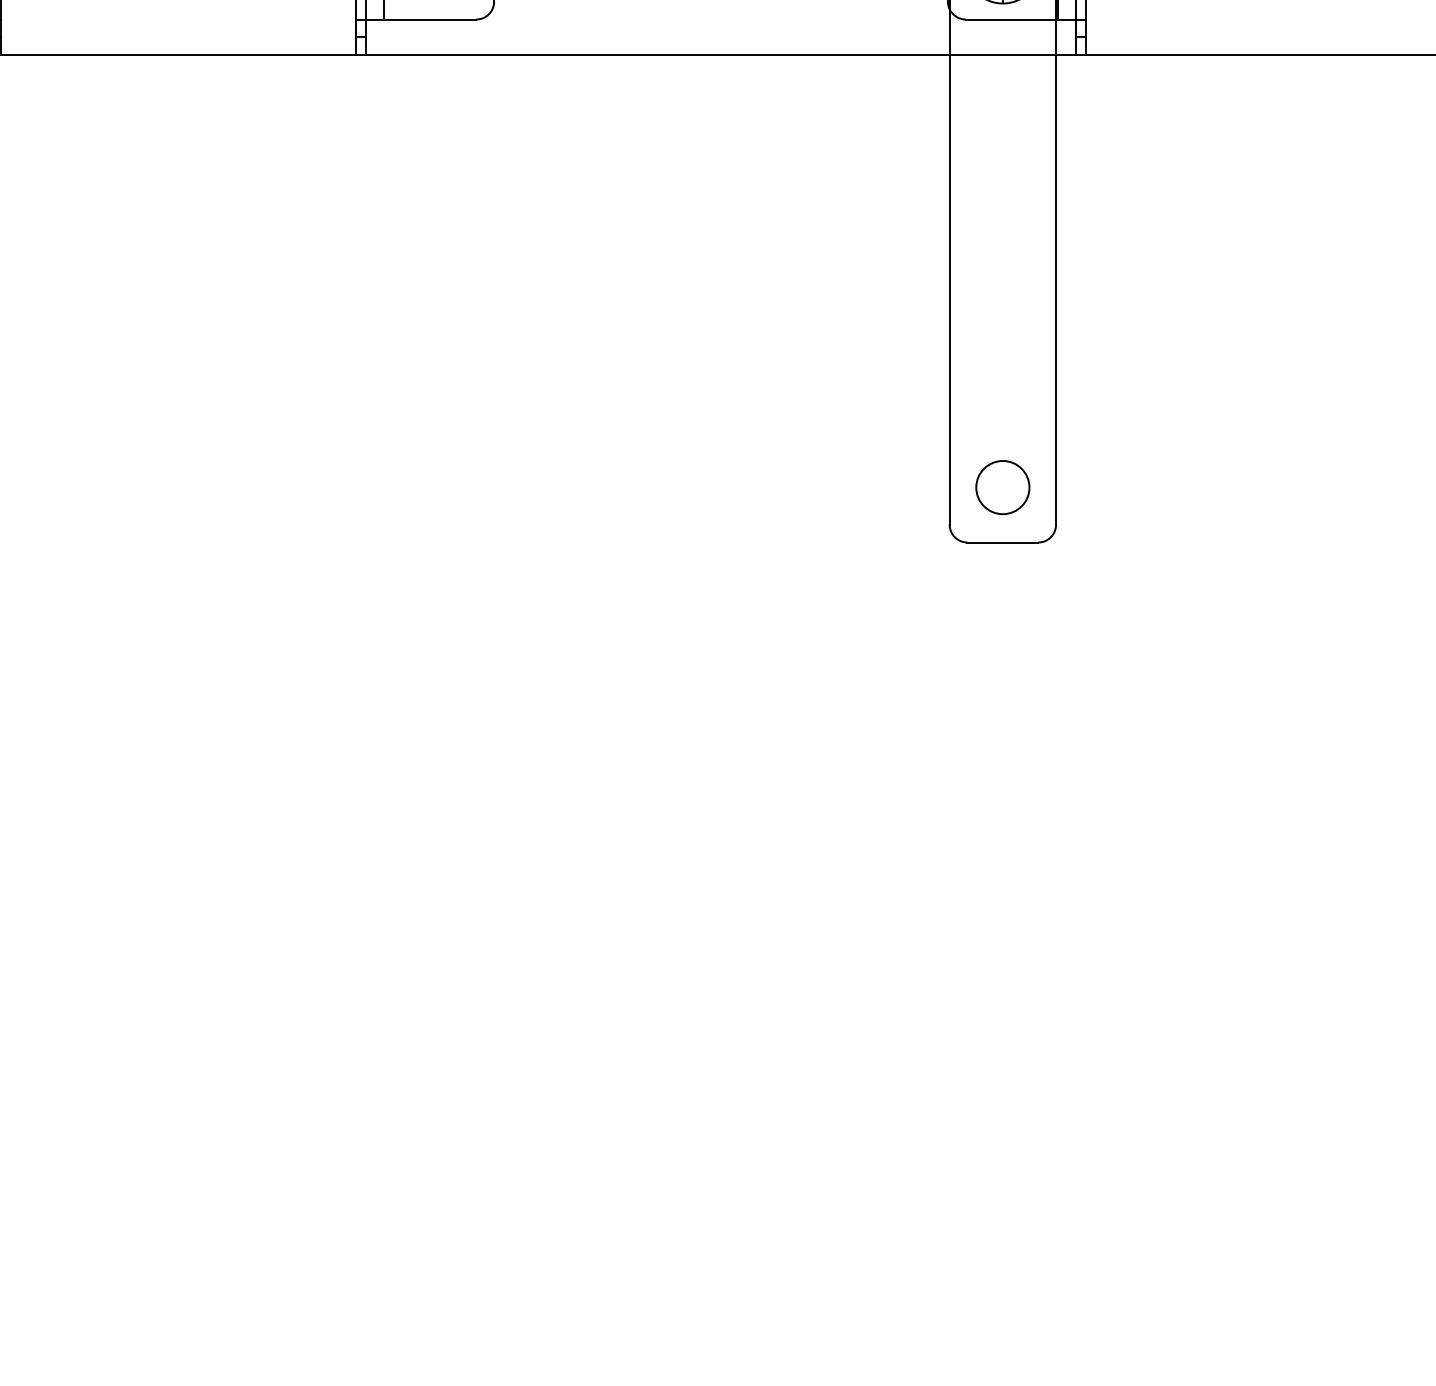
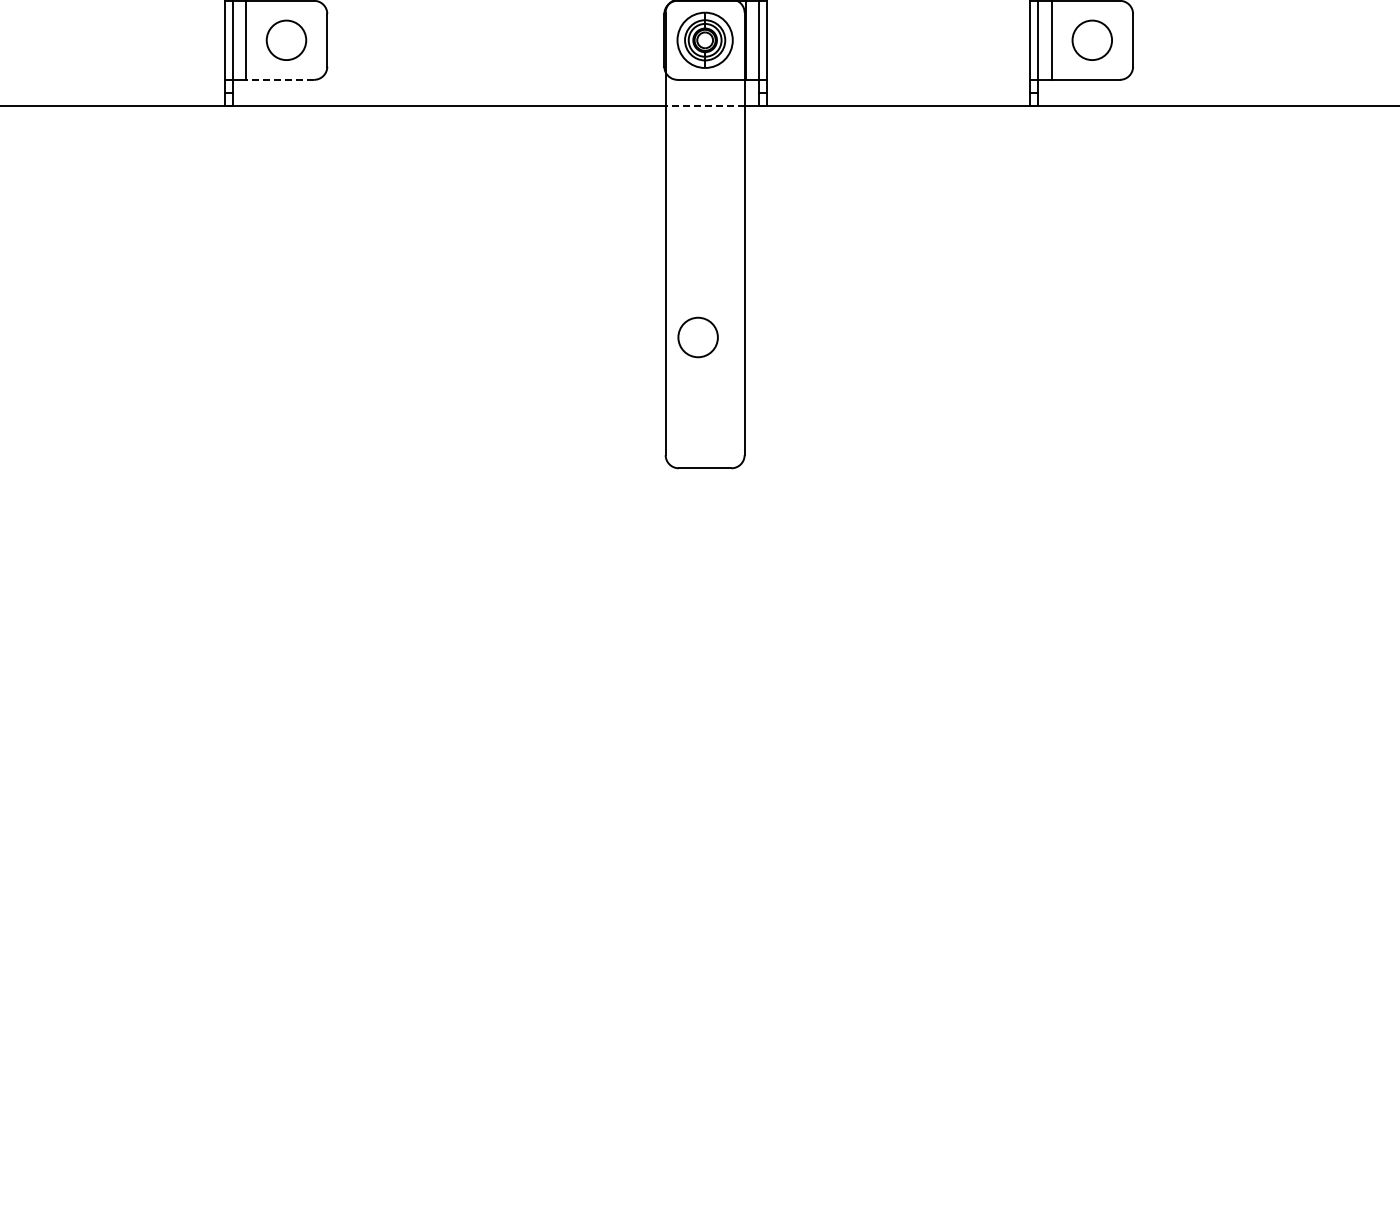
line: (429, 19) -> (279, 79), solid -> dashed
line: (1003, 55) -> (705, 106), solid -> dashed
circle: (1001, 487) -> (697, 337), moved

